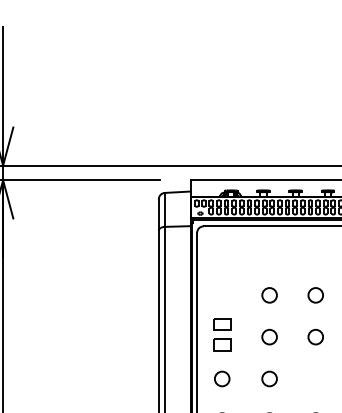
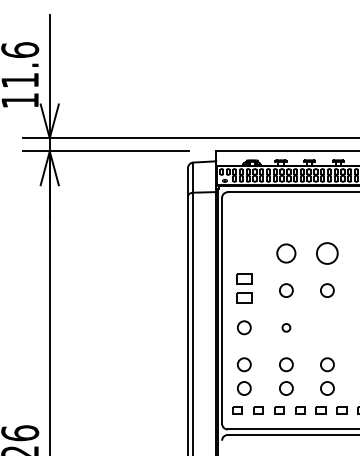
circle: (269, 295) -> (286, 253), size x1.4
circle: (315, 295) -> (327, 253), size x1.6
circle: (269, 378) -> (286, 327), size x0.6

